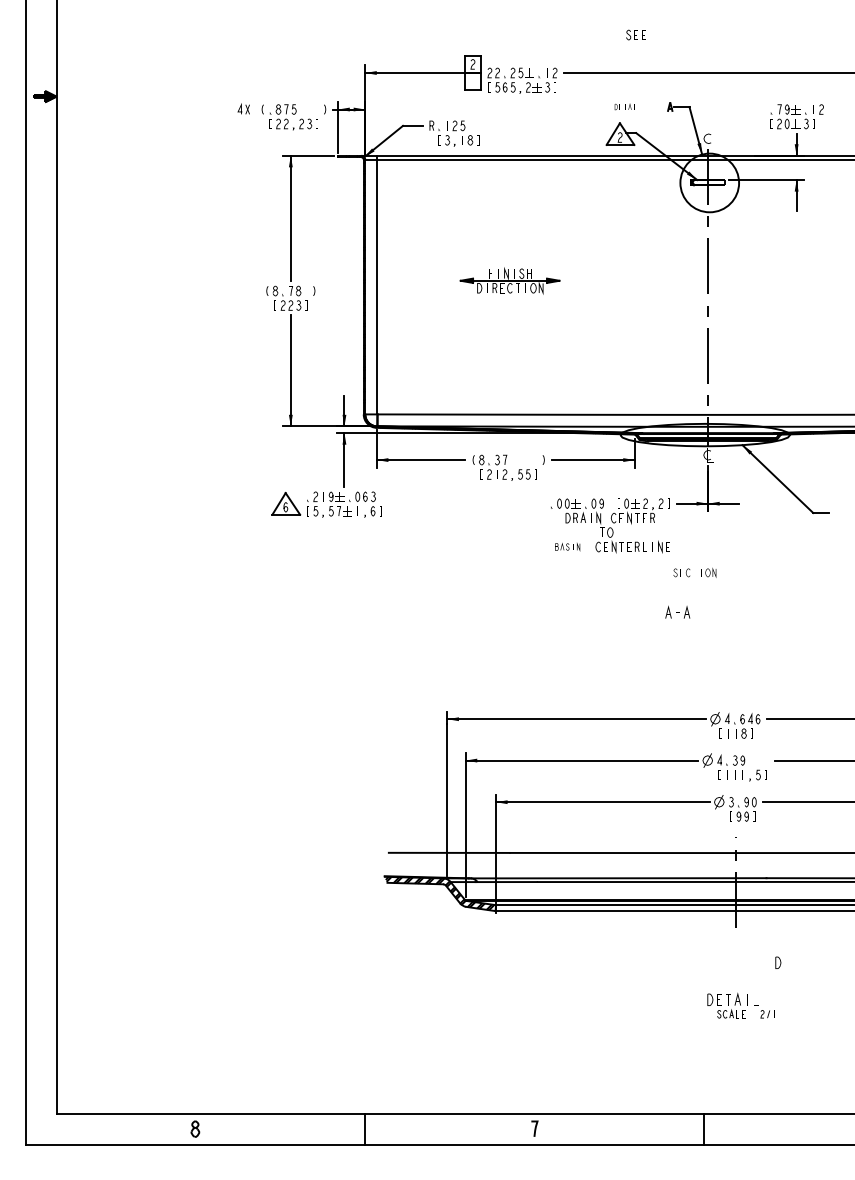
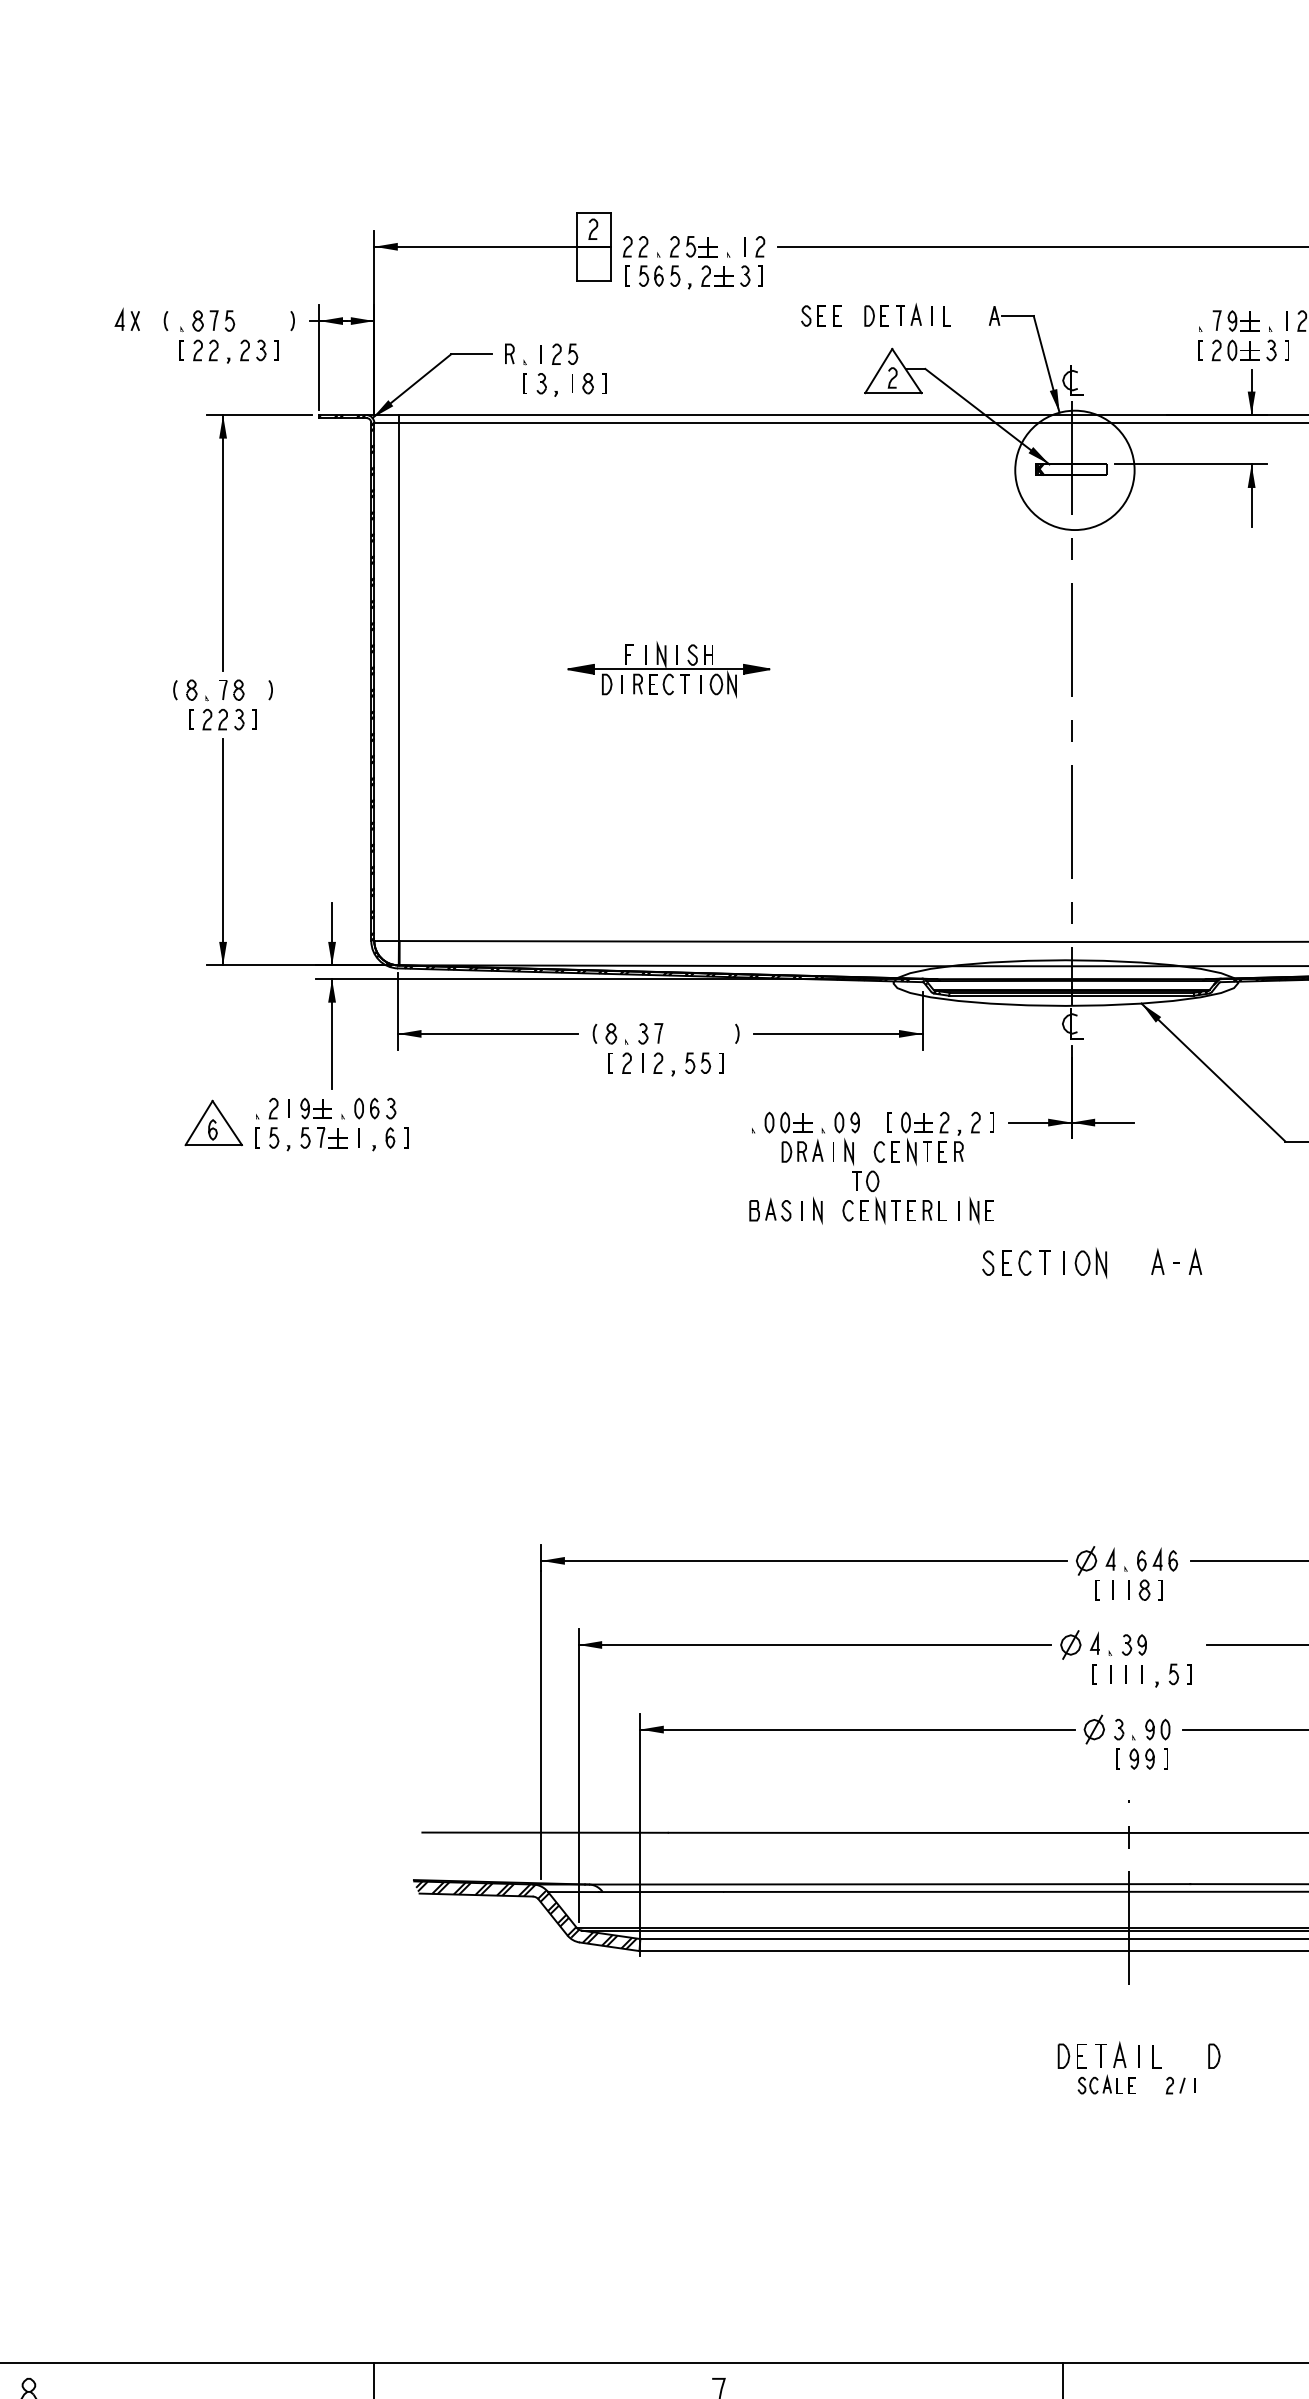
part: (635, 34) -> (820, 314), moved
part: (627, 106) -> (907, 314), size x1.67
part: (567, 546) -> (785, 1209), size x1.43
part: (694, 572) -> (1043, 1262), size x1.43
part: (677, 611) -> (1176, 1260), moved
part: (740, 1005) -> (1125, 2067), moved

